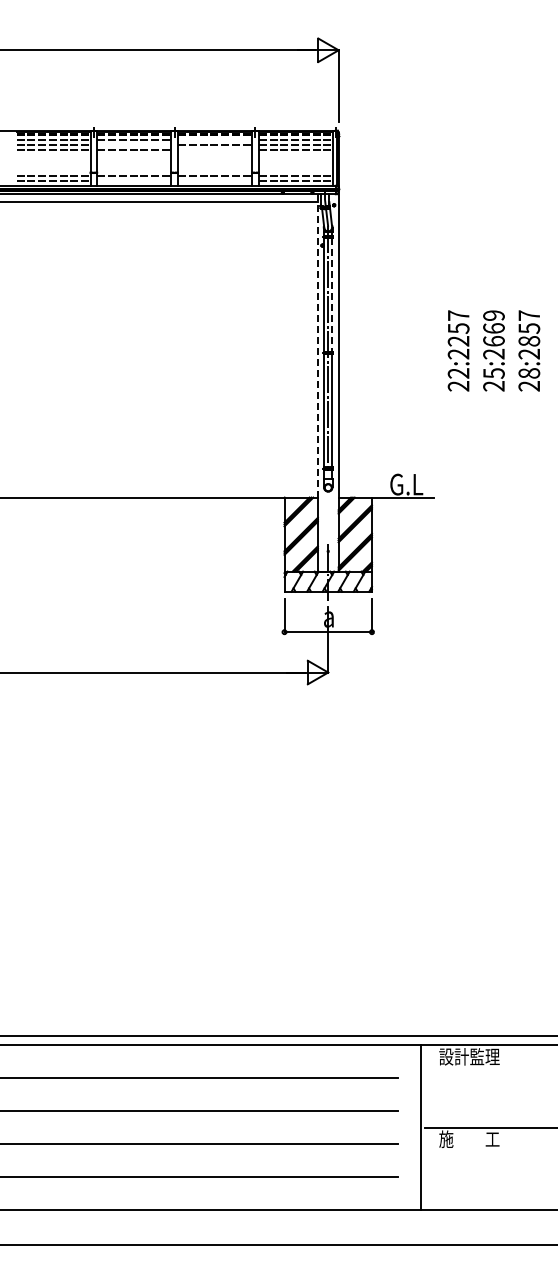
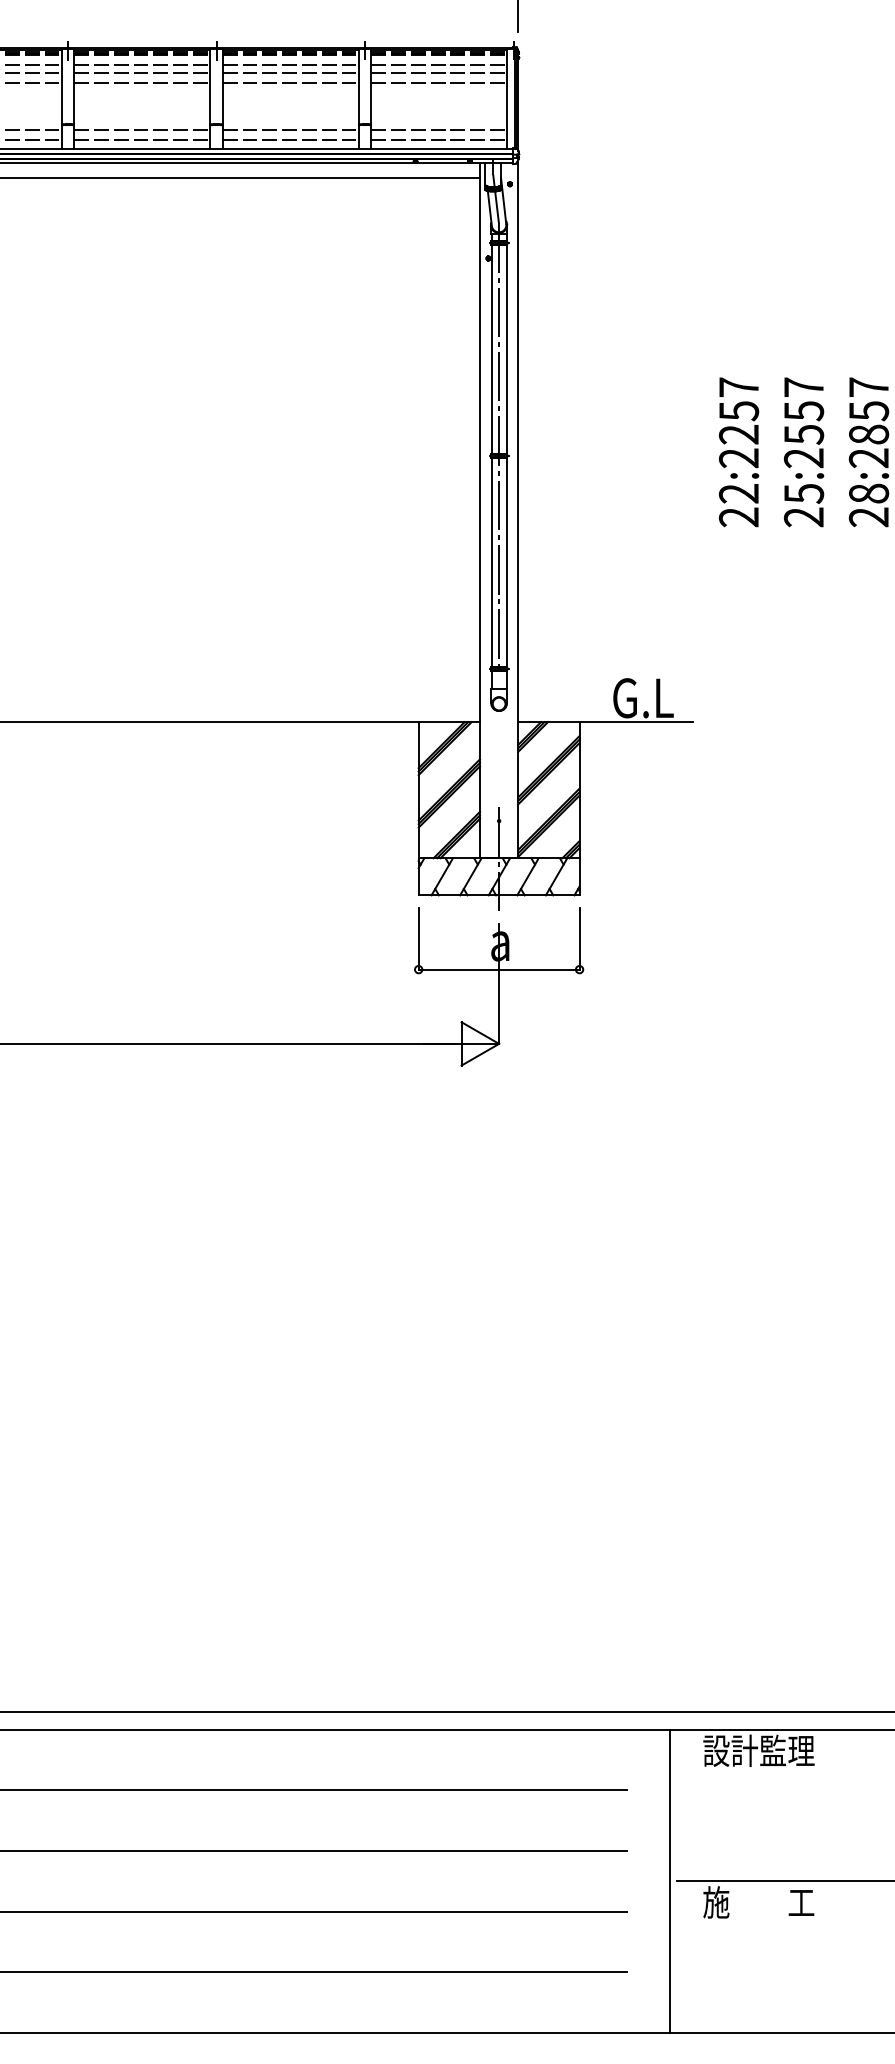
line: (215, 140) -> (291, 65), added
line: (134, 144) -> (142, 72), added
line: (215, 150) -> (291, 83), added
line: (134, 181) -> (142, 140), added
line: (215, 181) -> (291, 140), added
line: (332, 295) -> (506, 350), dashed -> solid
text: (493, 328) -> (803, 411), 25:2669 -> 25:2557
line: (317, 345) -> (479, 442), dashed -> solid

